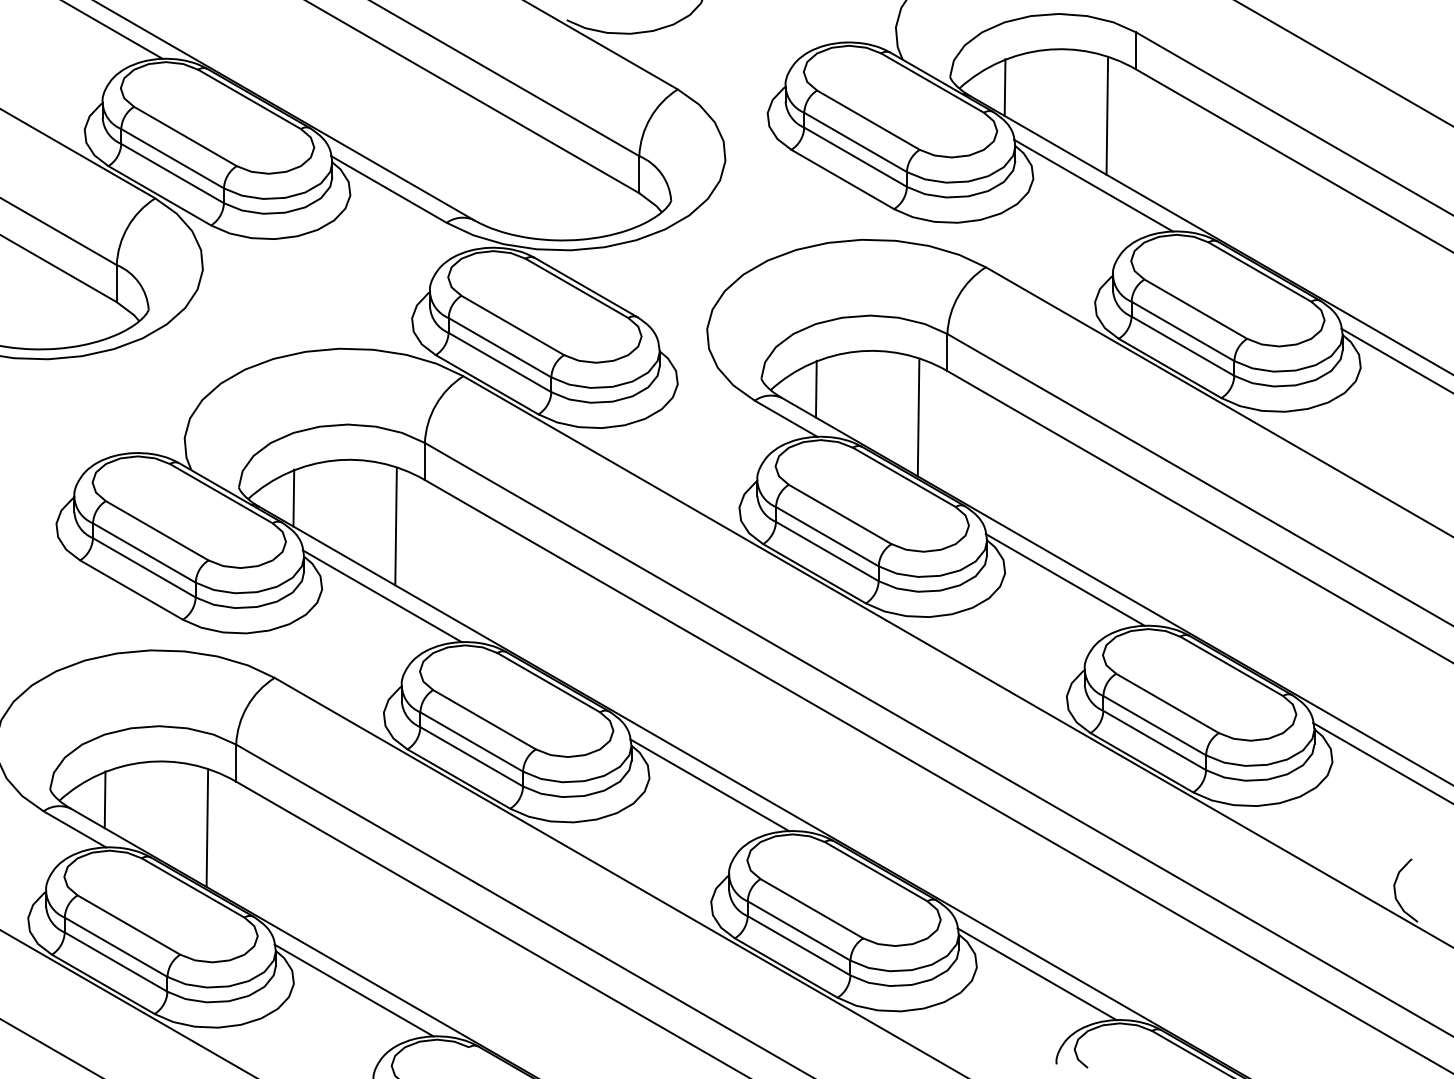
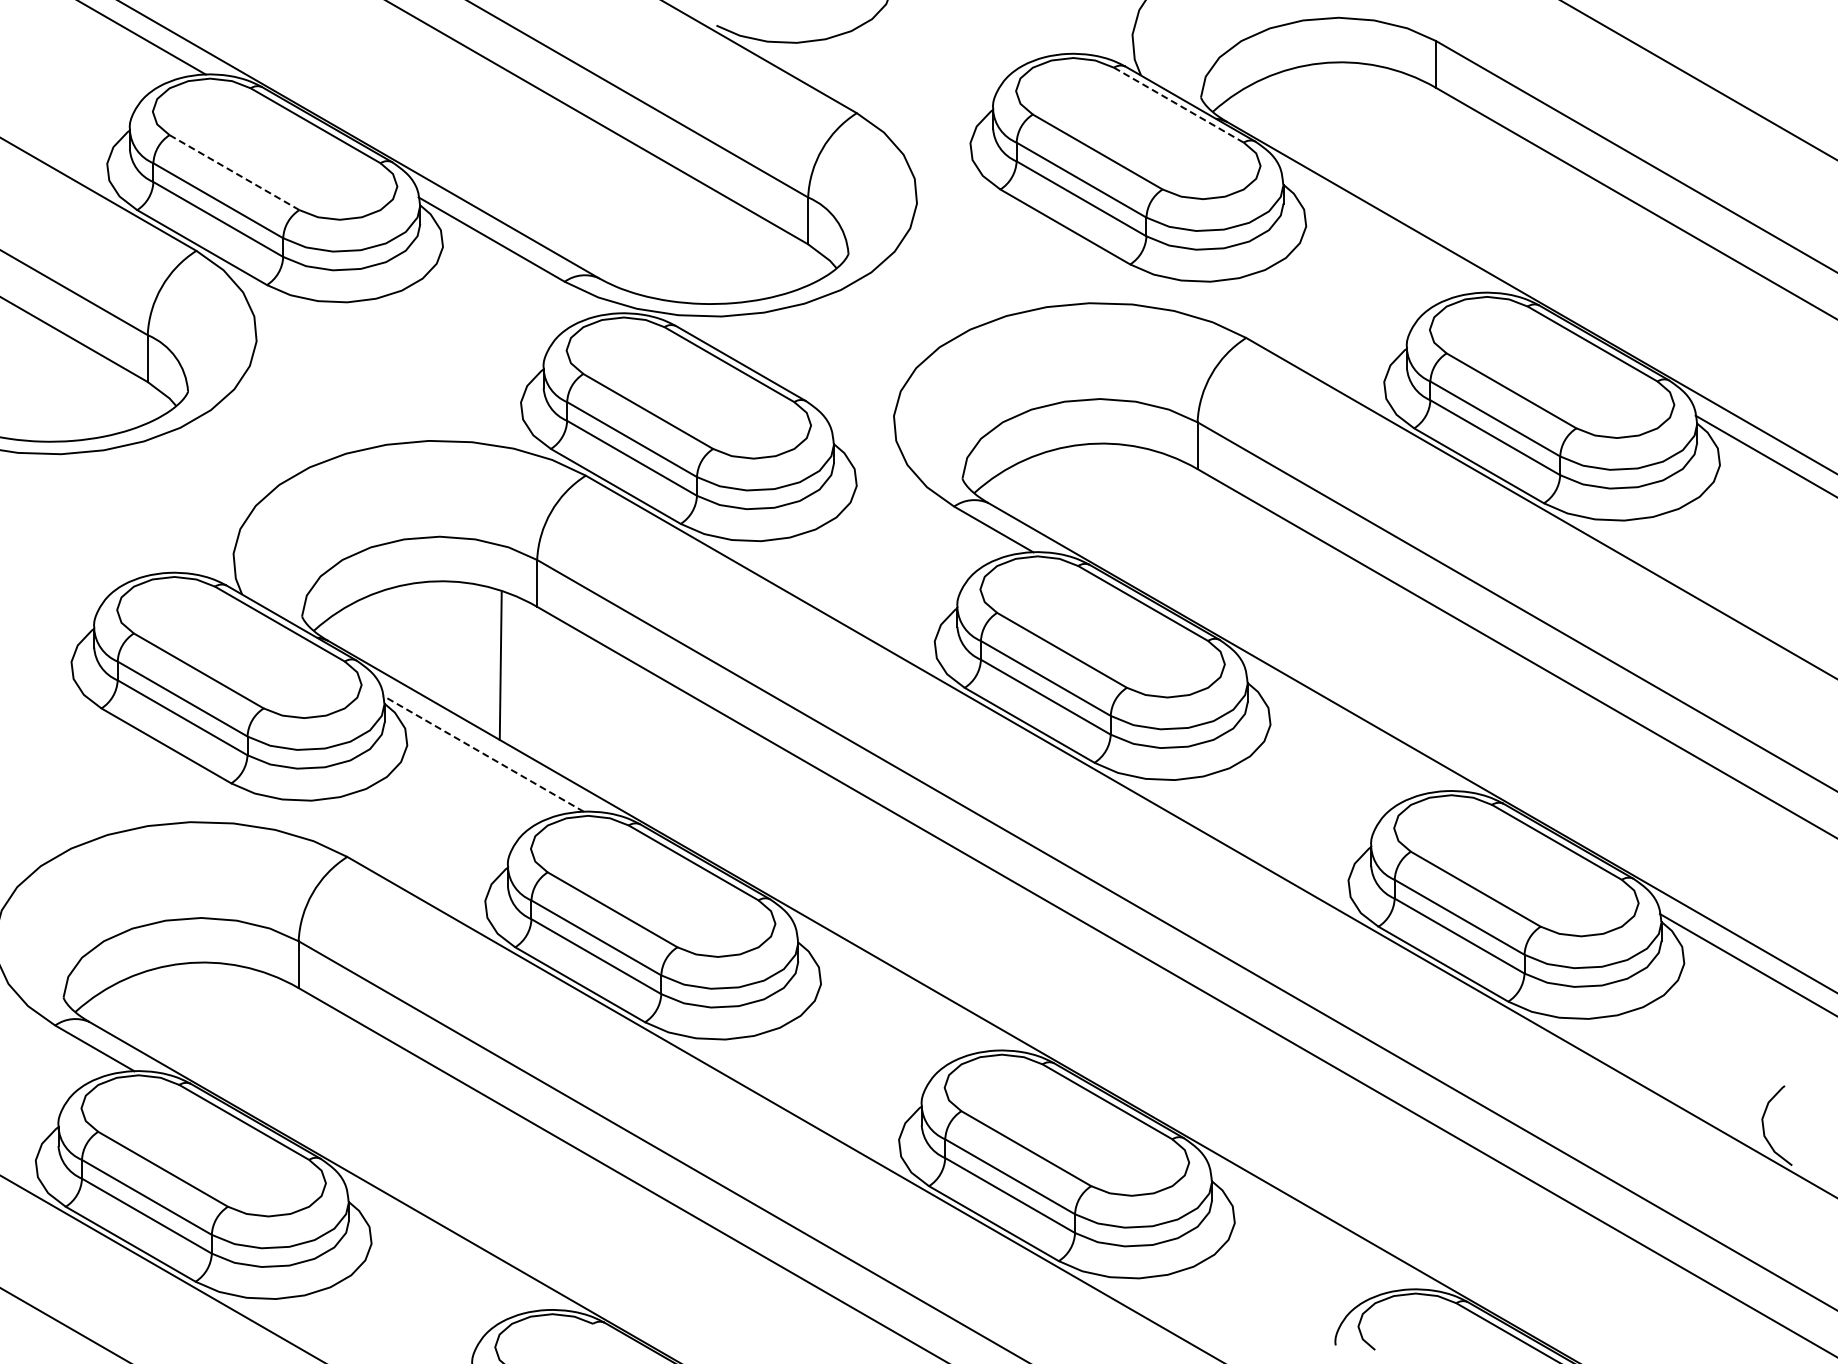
line: (932, 83) -> (1178, 105), solid -> dashed
line: (1005, 87) -> (1270, 110), removed
line: (1107, 115) -> (1399, 146), removed
line: (185, 136) -> (234, 172), solid -> dashed
line: (1092, 185) -> (1381, 234), removed
line: (816, 388) -> (1031, 491), removed
line: (918, 418) -> (1161, 528), removed
line: (293, 497) -> (371, 629), removed
line: (1065, 580) -> (1346, 733), removed
line: (382, 596) -> (483, 753), solid -> dashed
line: (709, 785) -> (896, 992), removed
line: (104, 799) -> (132, 1010), removed
line: (207, 828) -> (262, 1047), removed
line: (1036, 974) -> (1310, 1231), removed
line: (353, 990) -> (447, 1252), removed

